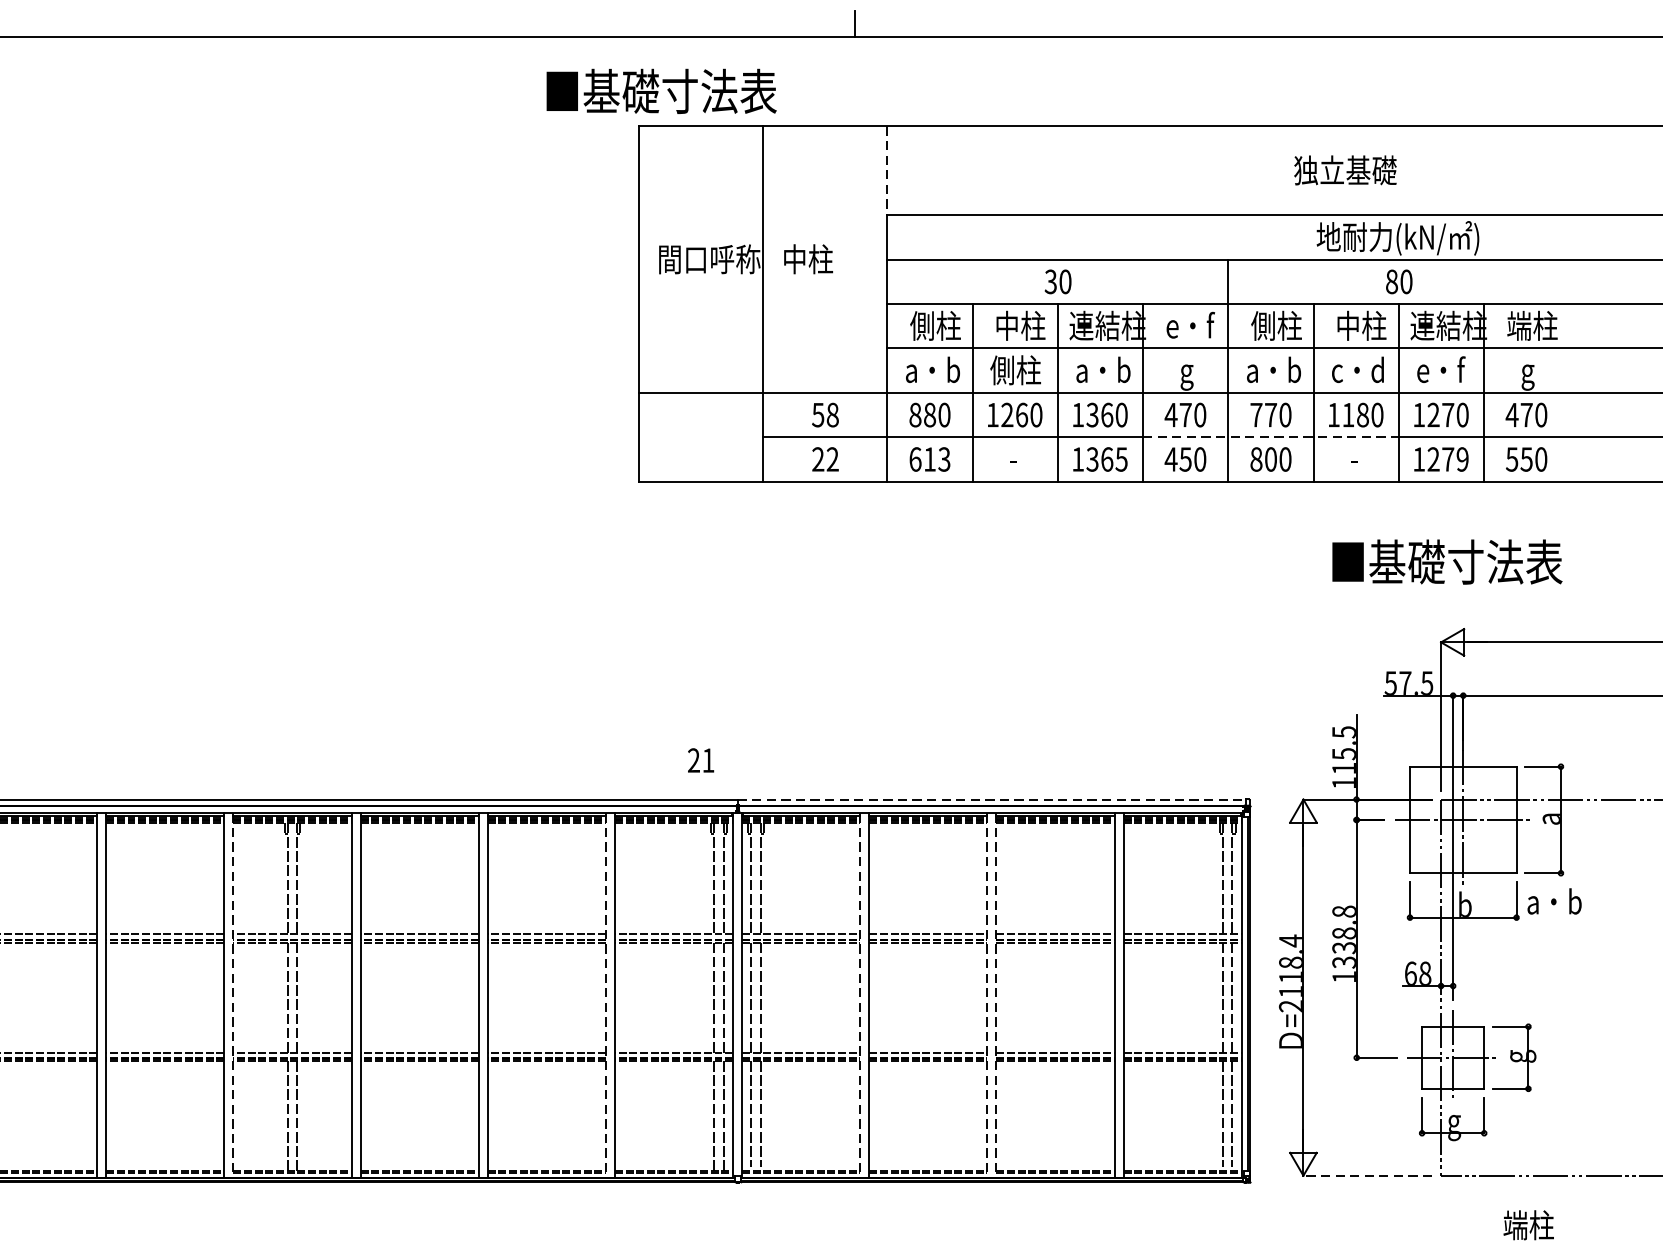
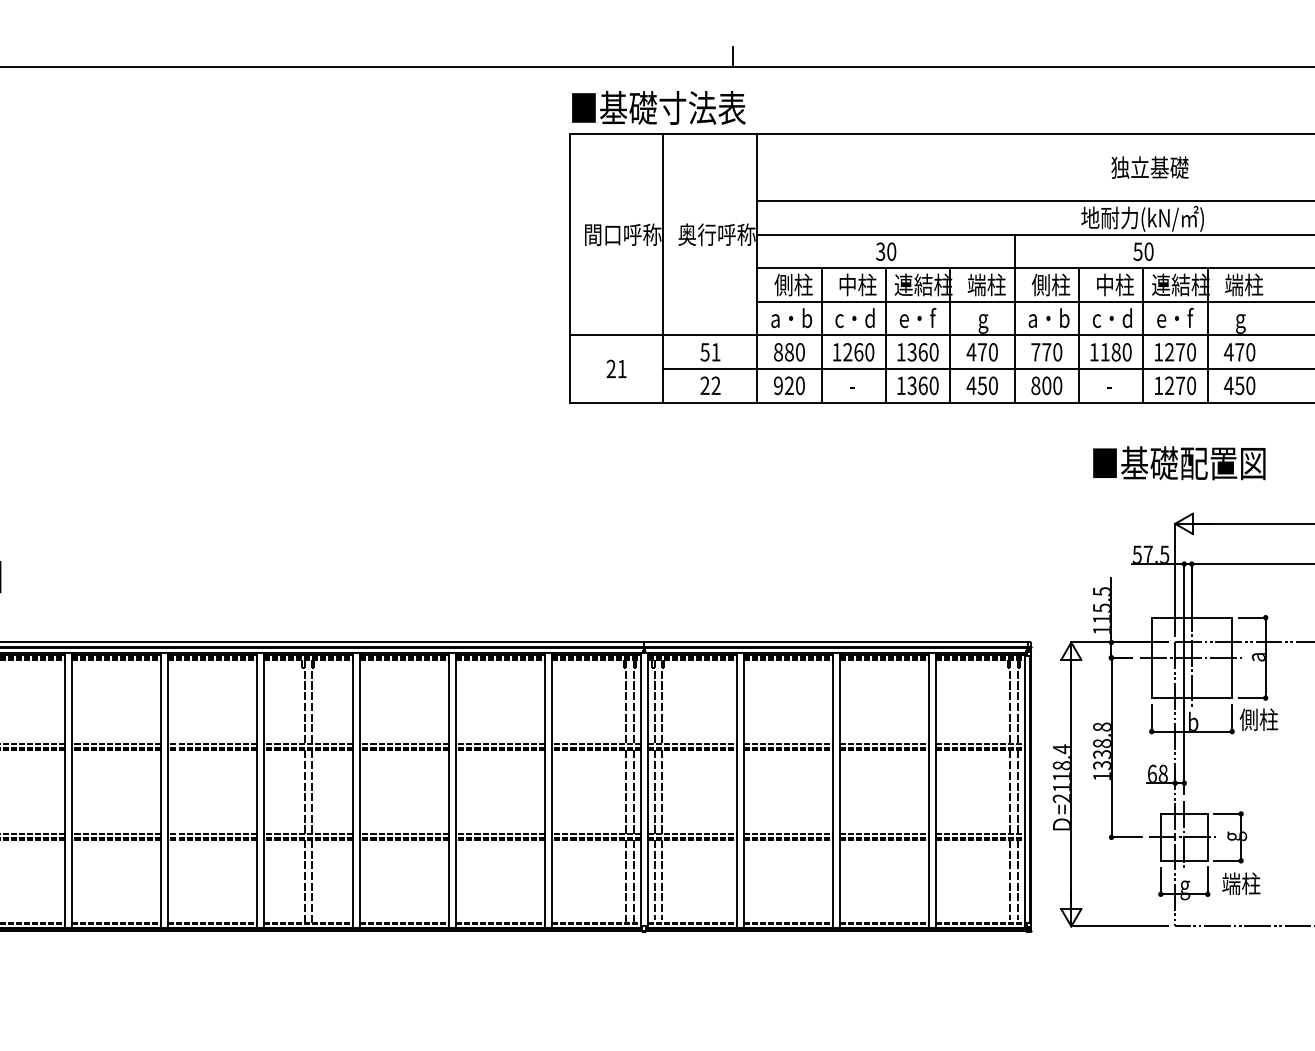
text: (661, 90) -> (658, 107), moved
line: (887, 170) -> (757, 167), dashed -> solid
text: (1344, 170) -> (1149, 167), moved
text: (833, 259) -> (716, 234), 中柱 -> 奥行呼称
text: (1391, 281) -> (1137, 251), 80 -> 50
text: (1191, 325) -> (986, 284), e・f -> 端柱
text: (1102, 368) -> (919, 317), a・b -> e・f
text: (1016, 370) -> (854, 318), 側柱 -> c・d
text: (832, 415) -> (715, 352), 58 -> 51
line: (1270, 437) -> (1046, 369), dashed -> solid
text: (930, 459) -> (789, 385), 613 -> 920
text: (1120, 459) -> (933, 385), 1365 -> 1360
text: (1462, 459) -> (1191, 385), 1279 -> 1270
text: (1511, 459) -> (1228, 385), 550 -> 450
text: (1505, 562) -> (1223, 463), ■基礎寸法表 -> ■基礎配置図
text: (700, 759) -> (616, 368), moved
line: (992, 799) -> (836, 642), dashed -> solid
text: (1554, 901) -> (1260, 719), a・b -> 側柱
line: (233, 995) -> (263, 790), dashed -> solid
line: (605, 995) -> (544, 790), dashed -> solid
line: (859, 995) -> (736, 790), dashed -> solid
line: (987, 995) -> (832, 790), dashed -> solid
line: (996, 995) -> (839, 790), dashed -> solid
line: (1367, 1175) -> (1119, 926), dashed -> solid
text: (1528, 1224) -> (1241, 883), moved

